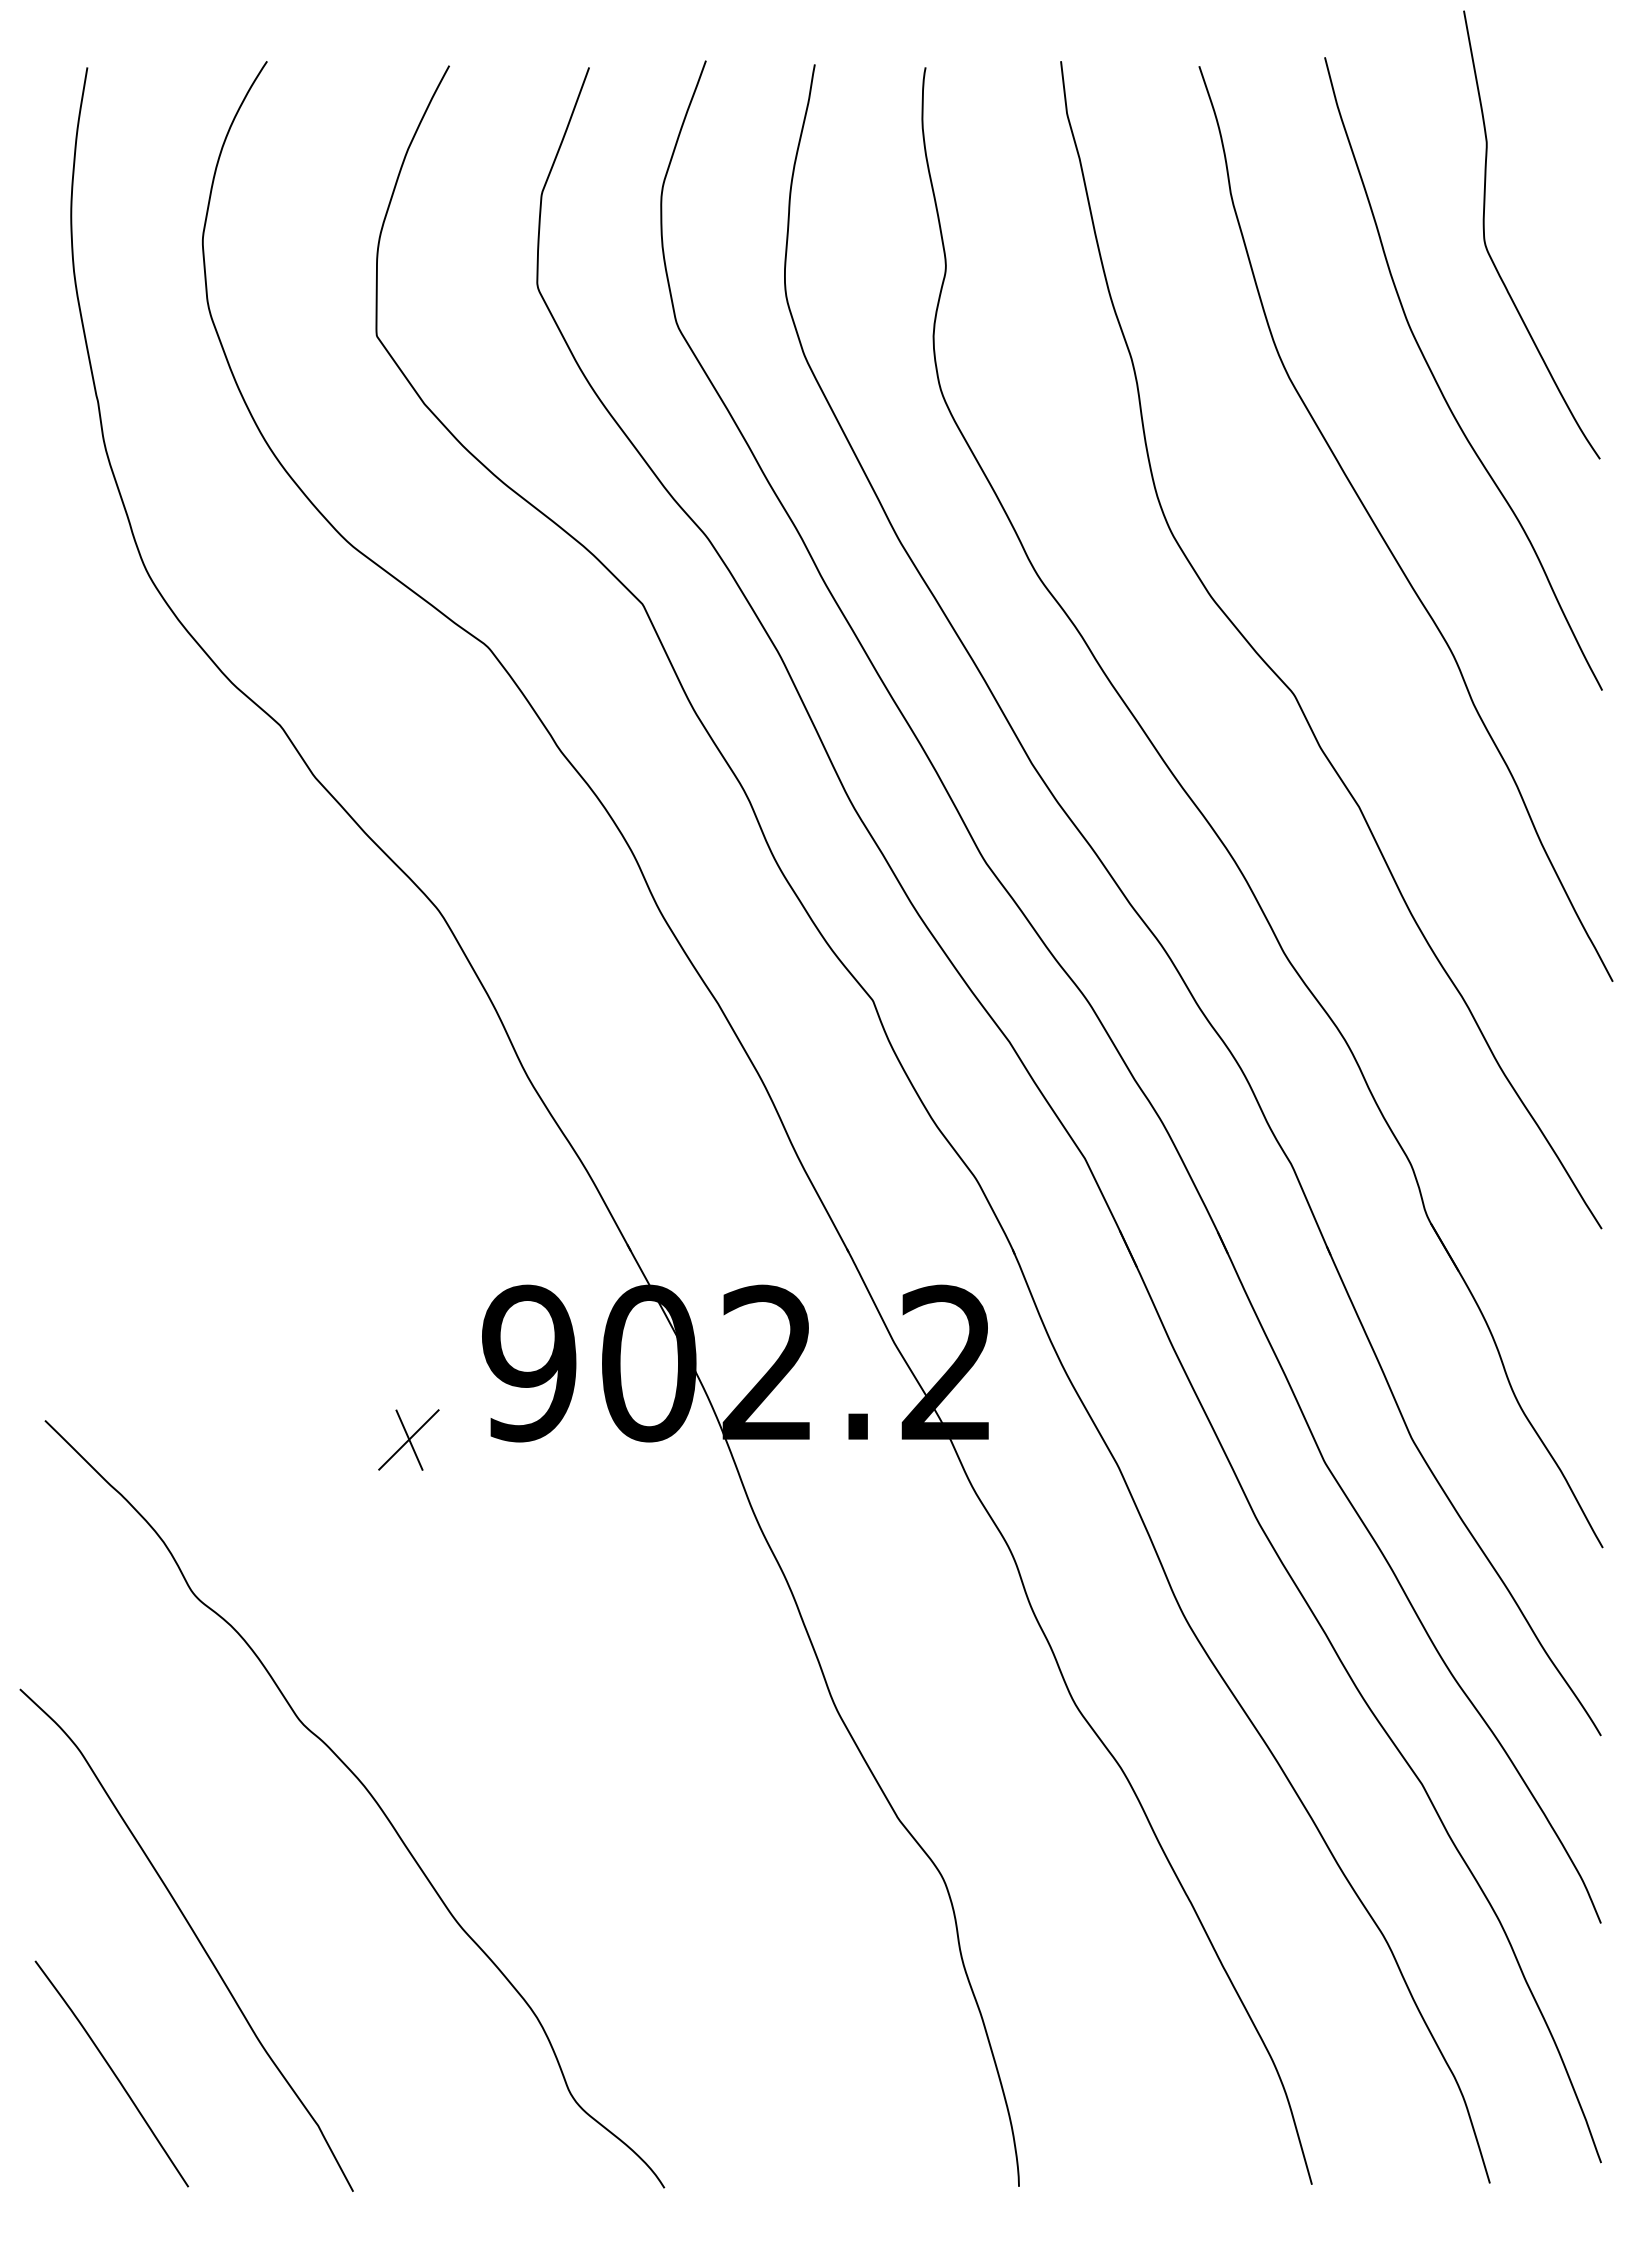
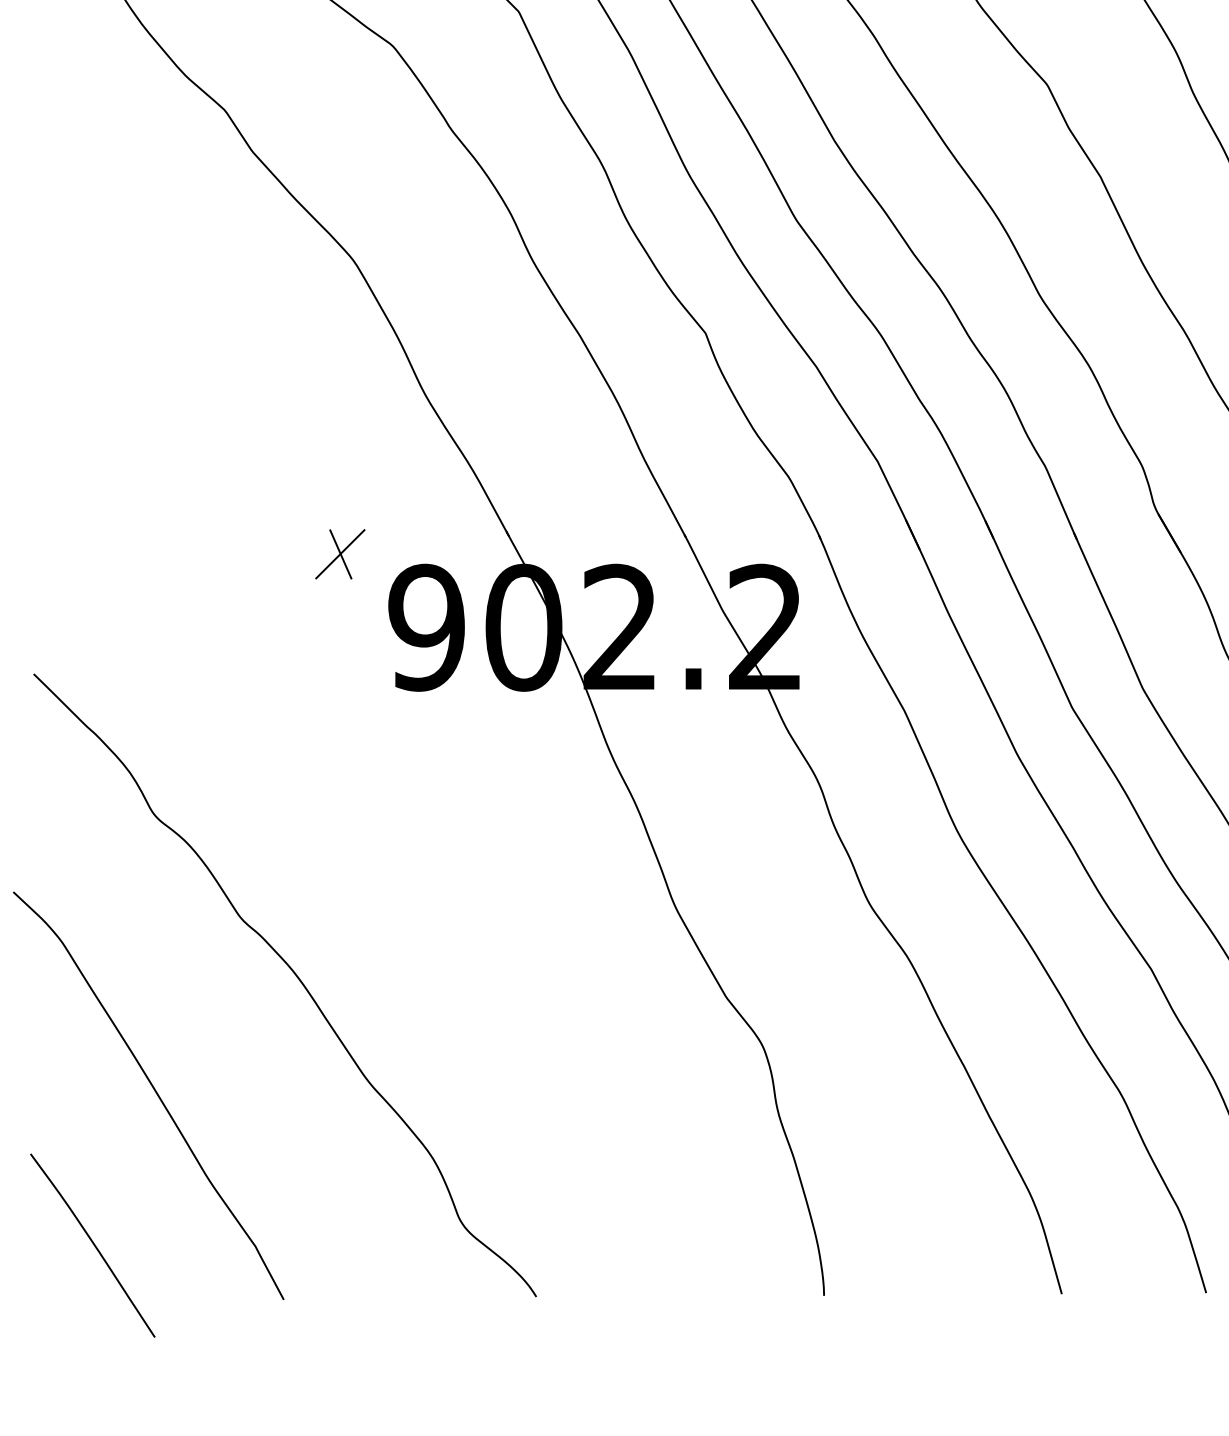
part: (408, 1439) -> (340, 553), moved
curve: (112, 2072) -> (93, 1244), moved

